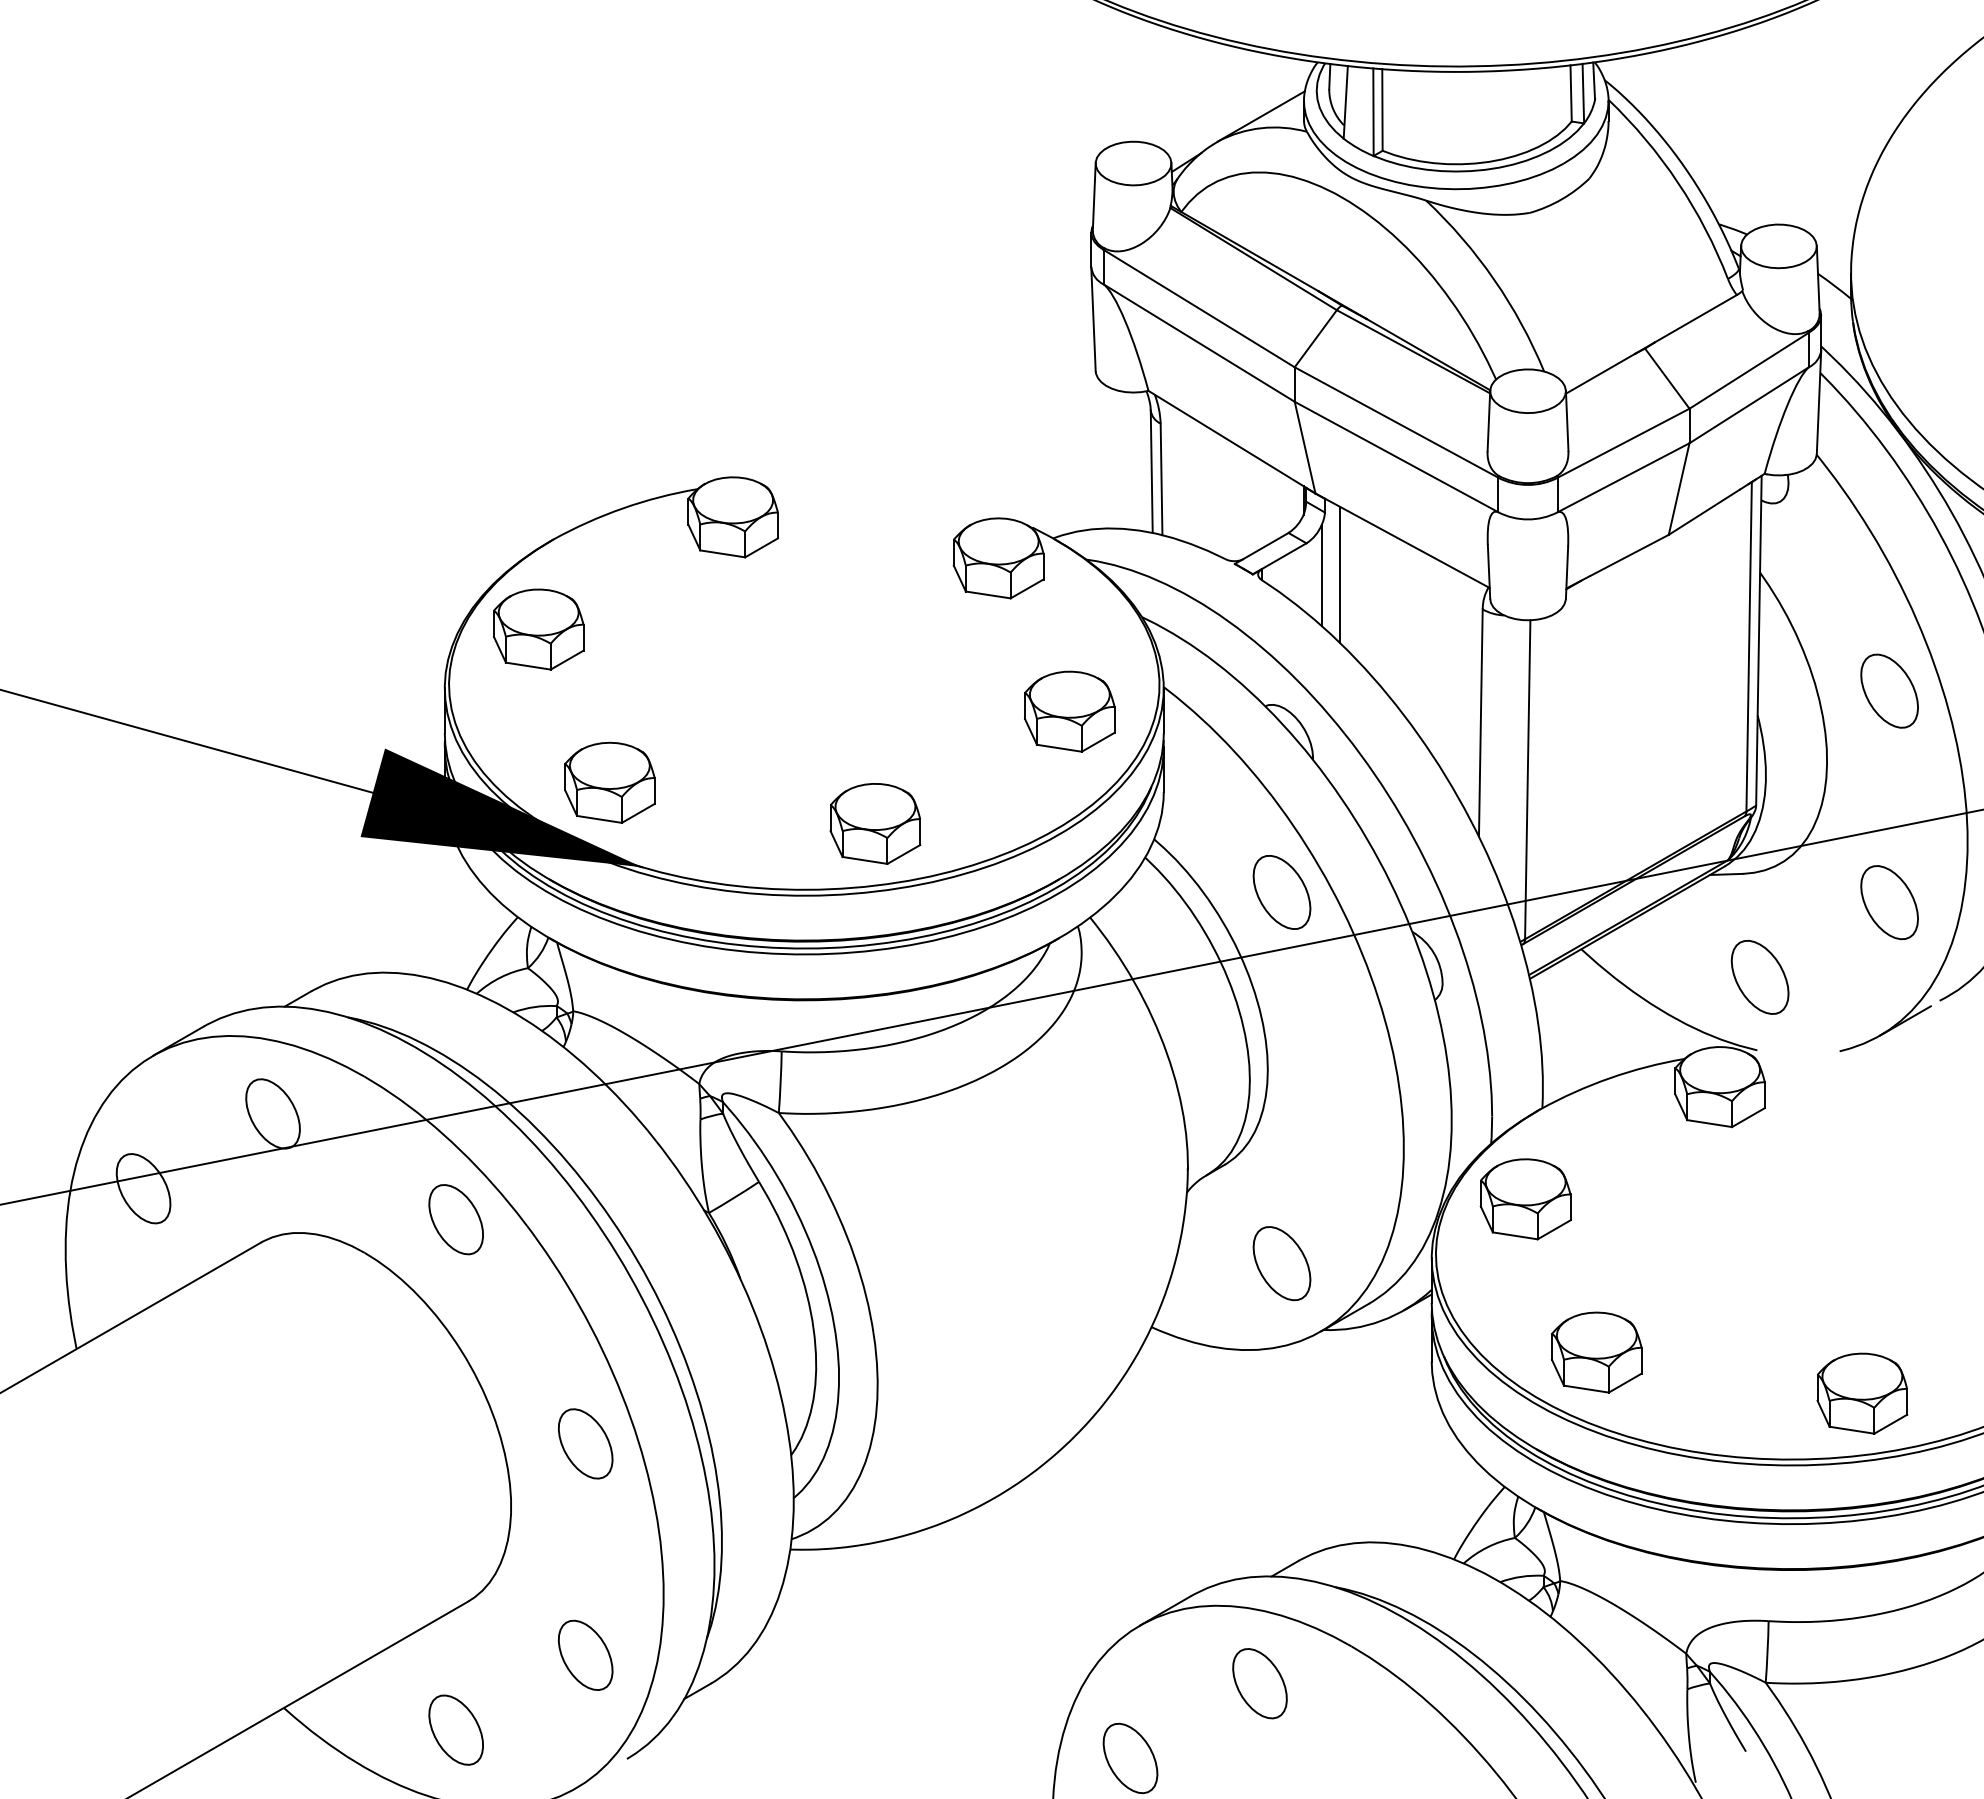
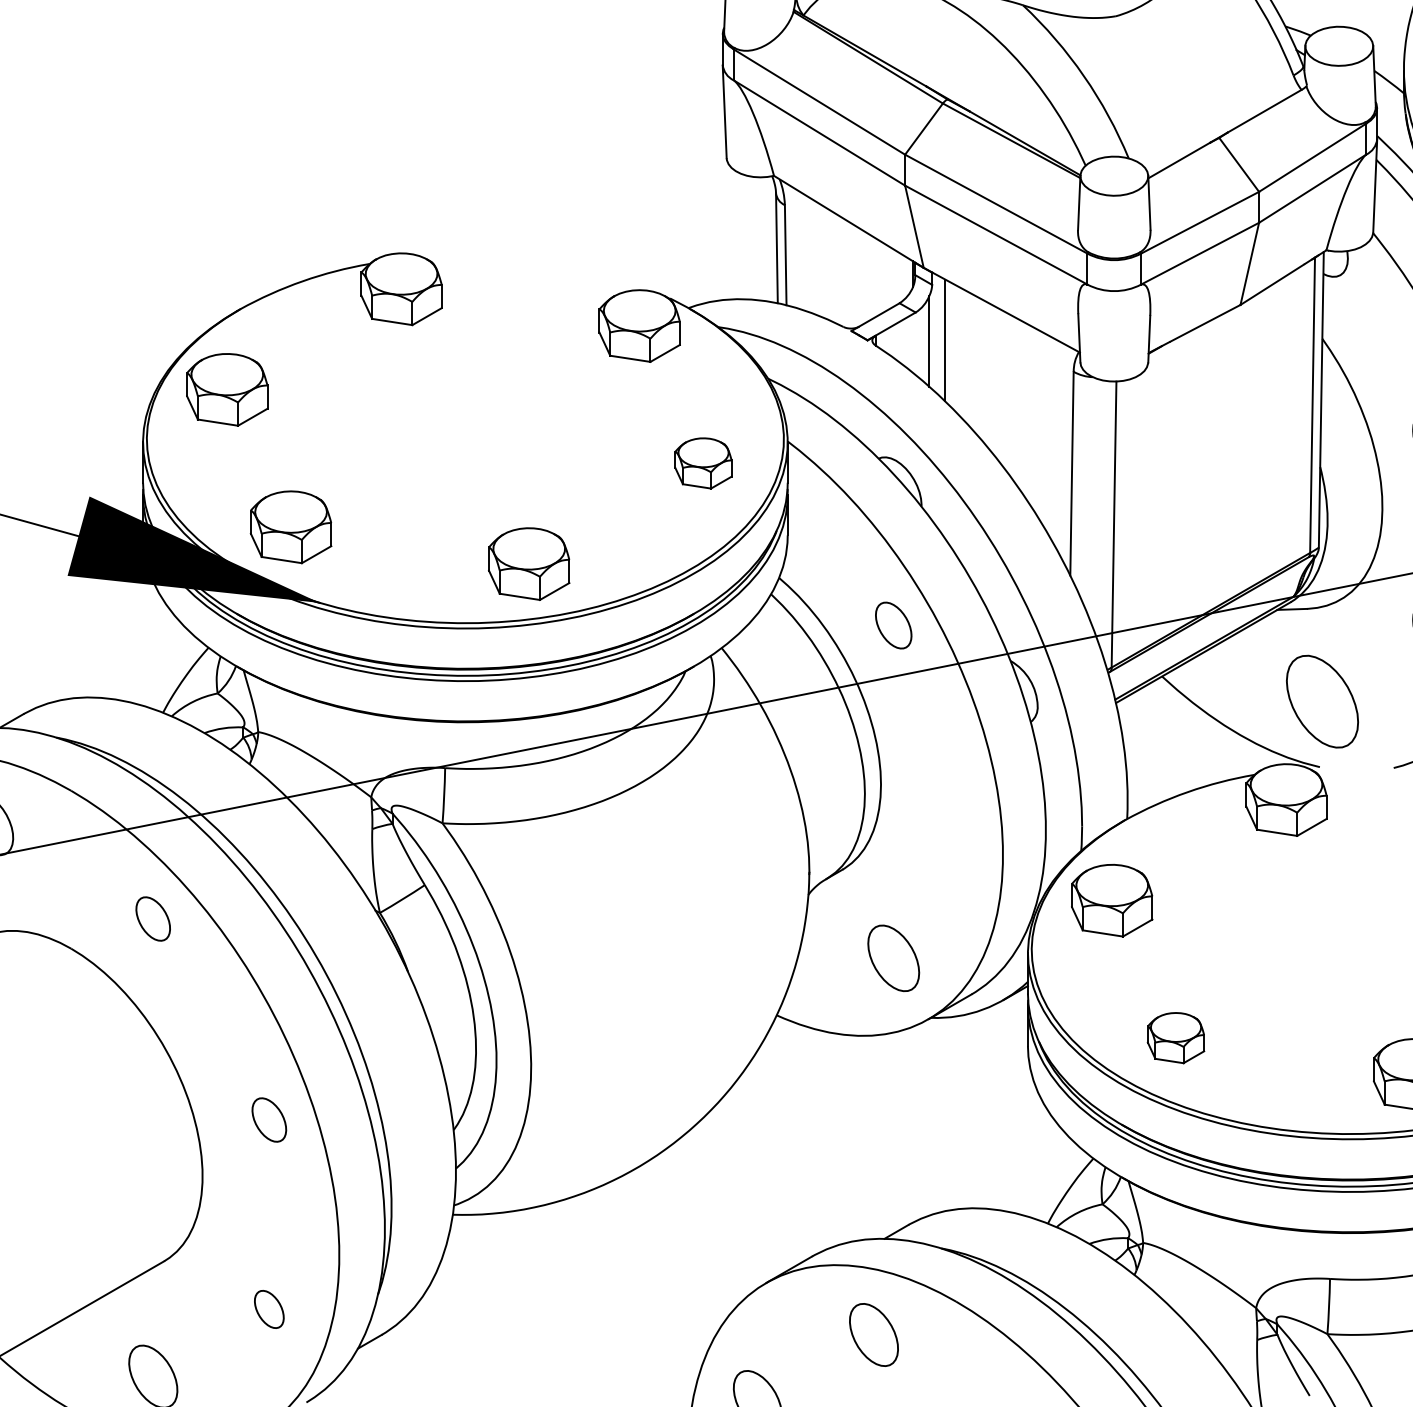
part: (1069, 711) -> (703, 463), size x0.7
part: (1281, 892) -> (893, 625), size x0.7
part: (1759, 977) -> (1321, 701), size x1.4
part: (455, 1219) -> (152, 918), size x0.7
part: (1596, 1352) -> (1175, 1038), size x0.7
part: (585, 1443) -> (269, 1119), size x0.7
part: (585, 1654) -> (269, 1308), size x0.6

